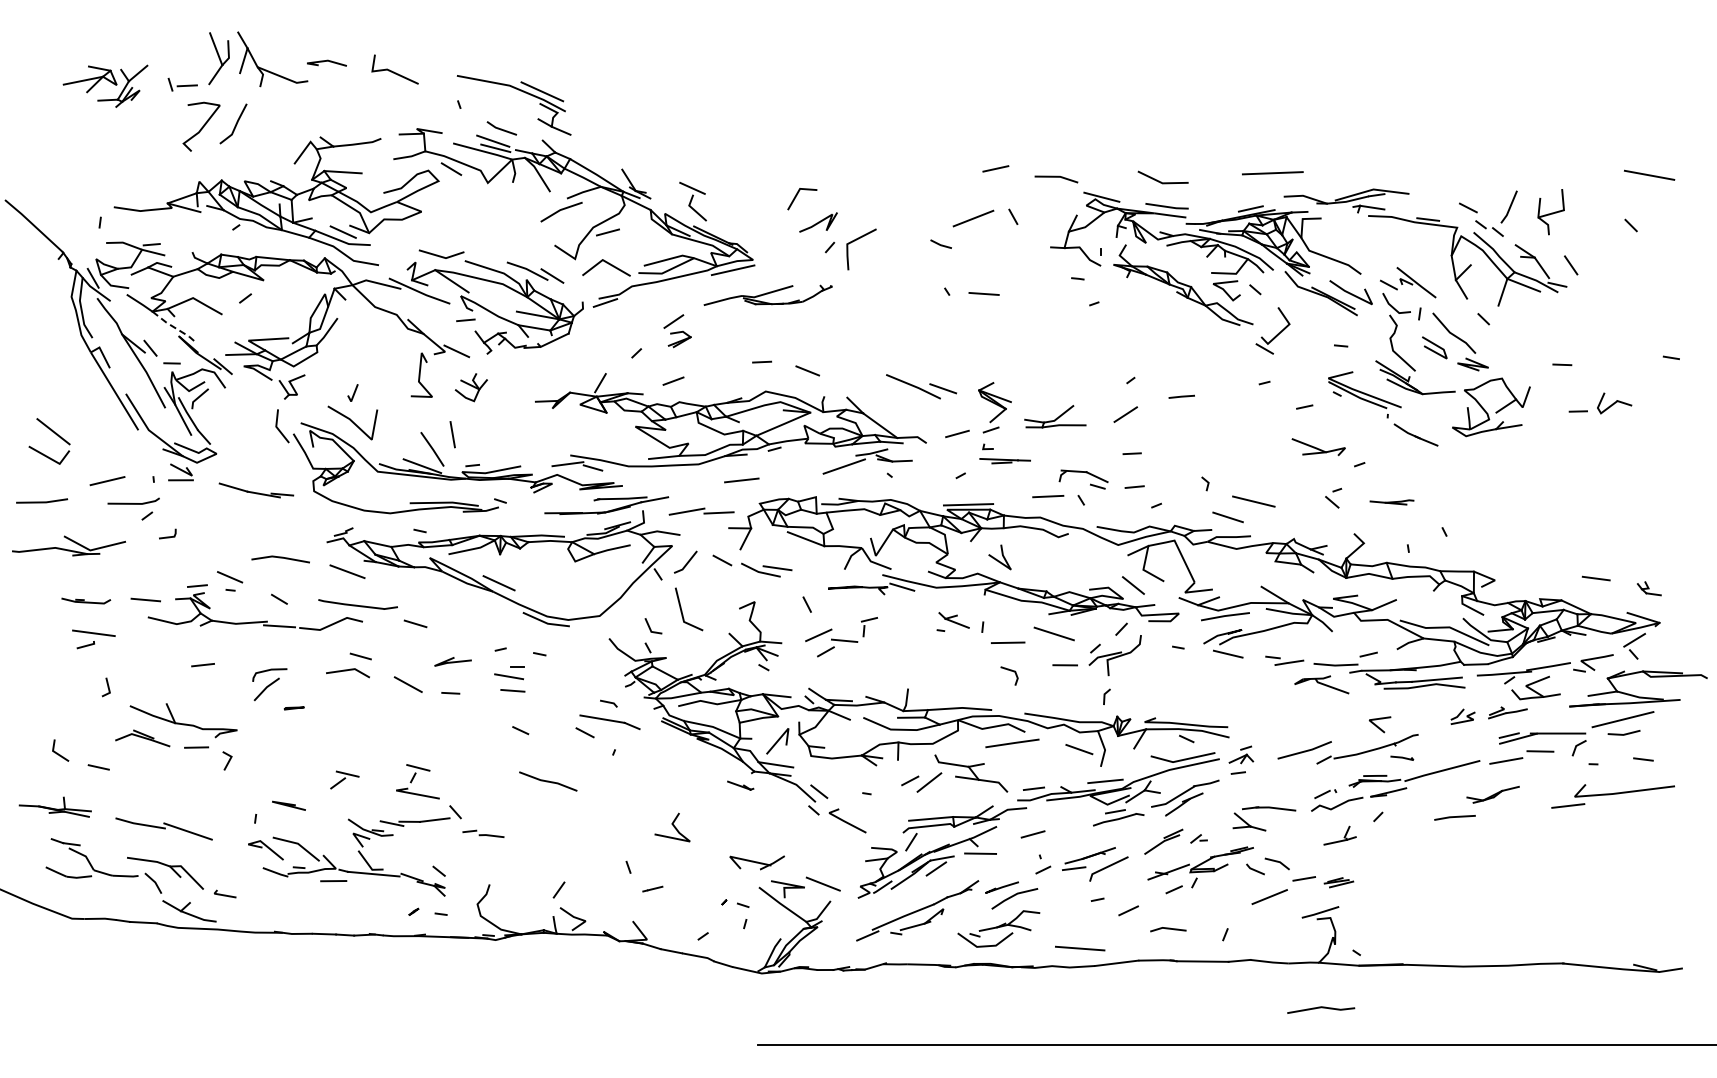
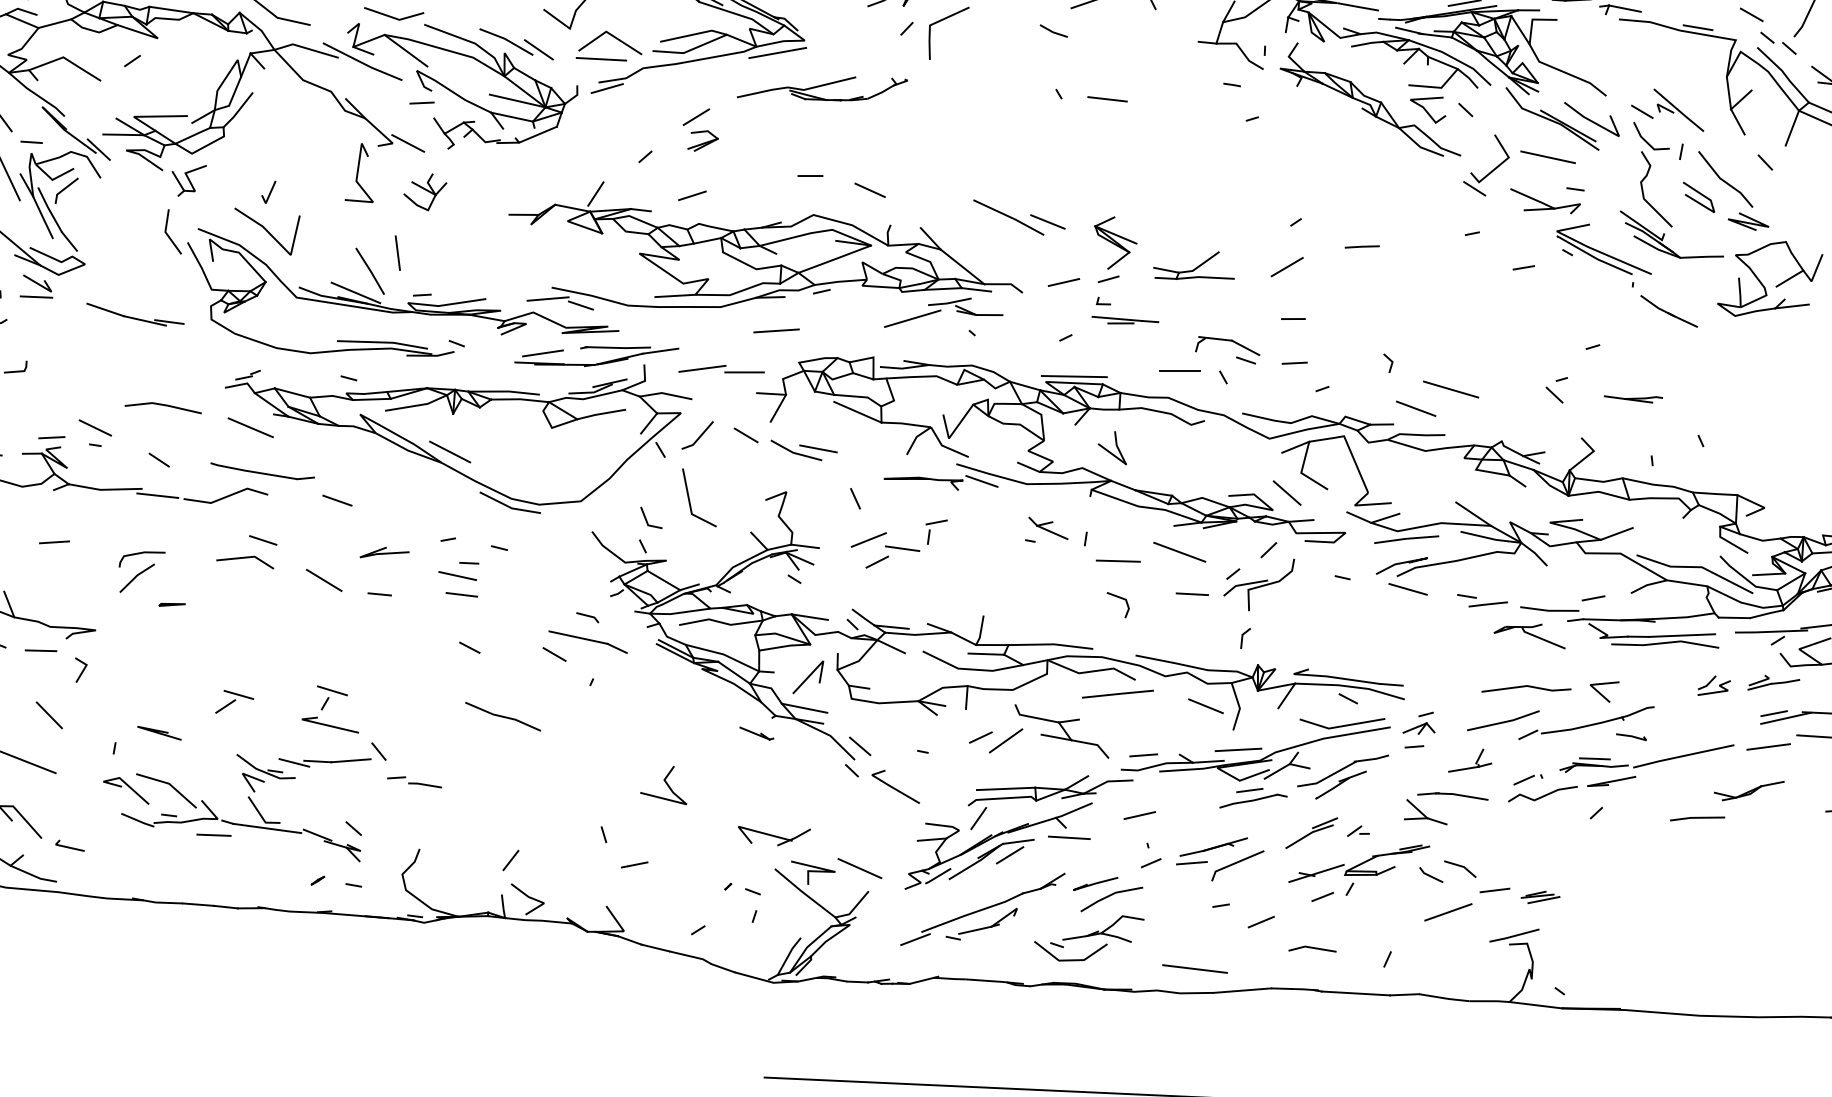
line: (599, 280) -> (600, 58), added
line: (1318, 322) -> (1547, 157), added
line: (174, 327) -> (37, 95), dashed -> solid
part: (1318, 447) -> (1545, 201), moved
line: (565, 505) -> (542, 353), added
line: (205, 795) -> (49, 714), added
part: (1339, 835) -> (1469, 760), moved
line: (1321, 1008) -> (1527, 687), moved

